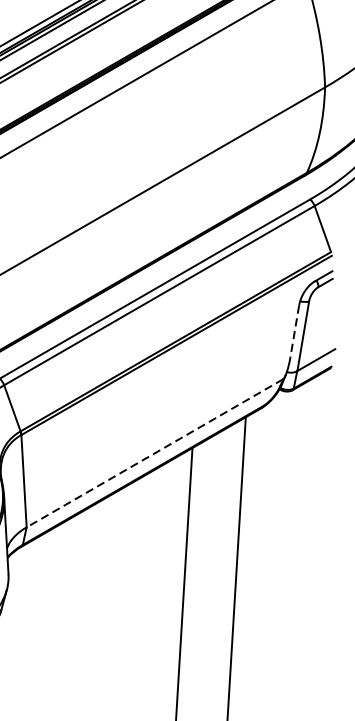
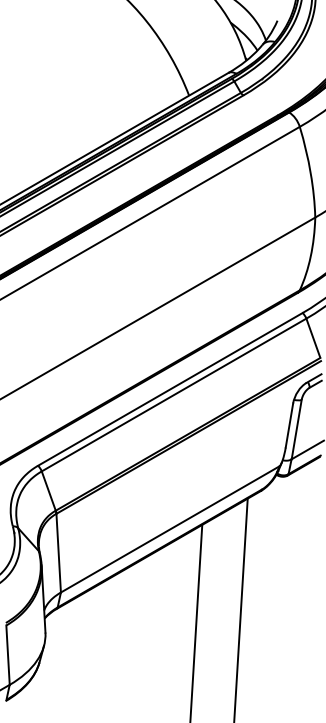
line: (294, 332) -> (289, 426), dashed -> solid
line: (154, 453) -> (169, 529), dashed -> solid

